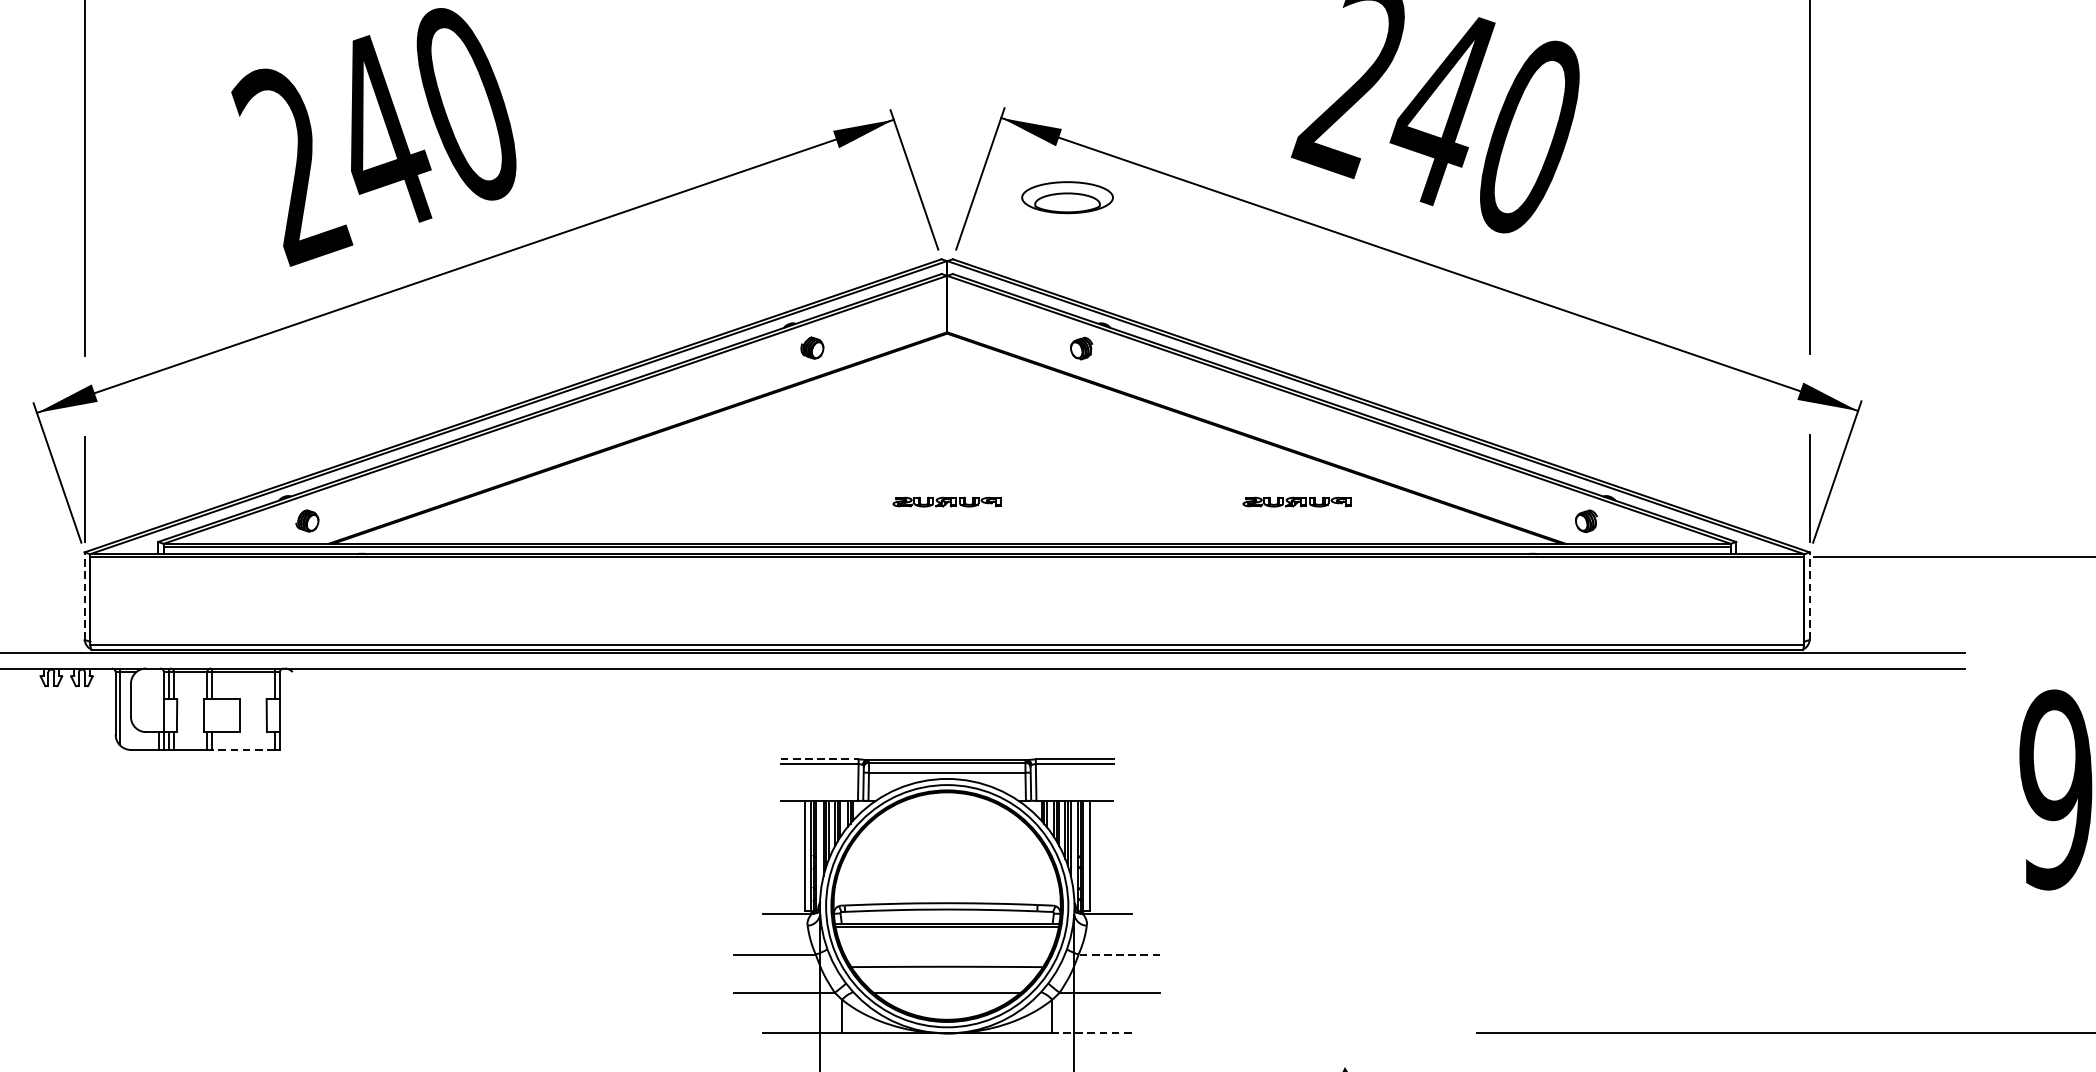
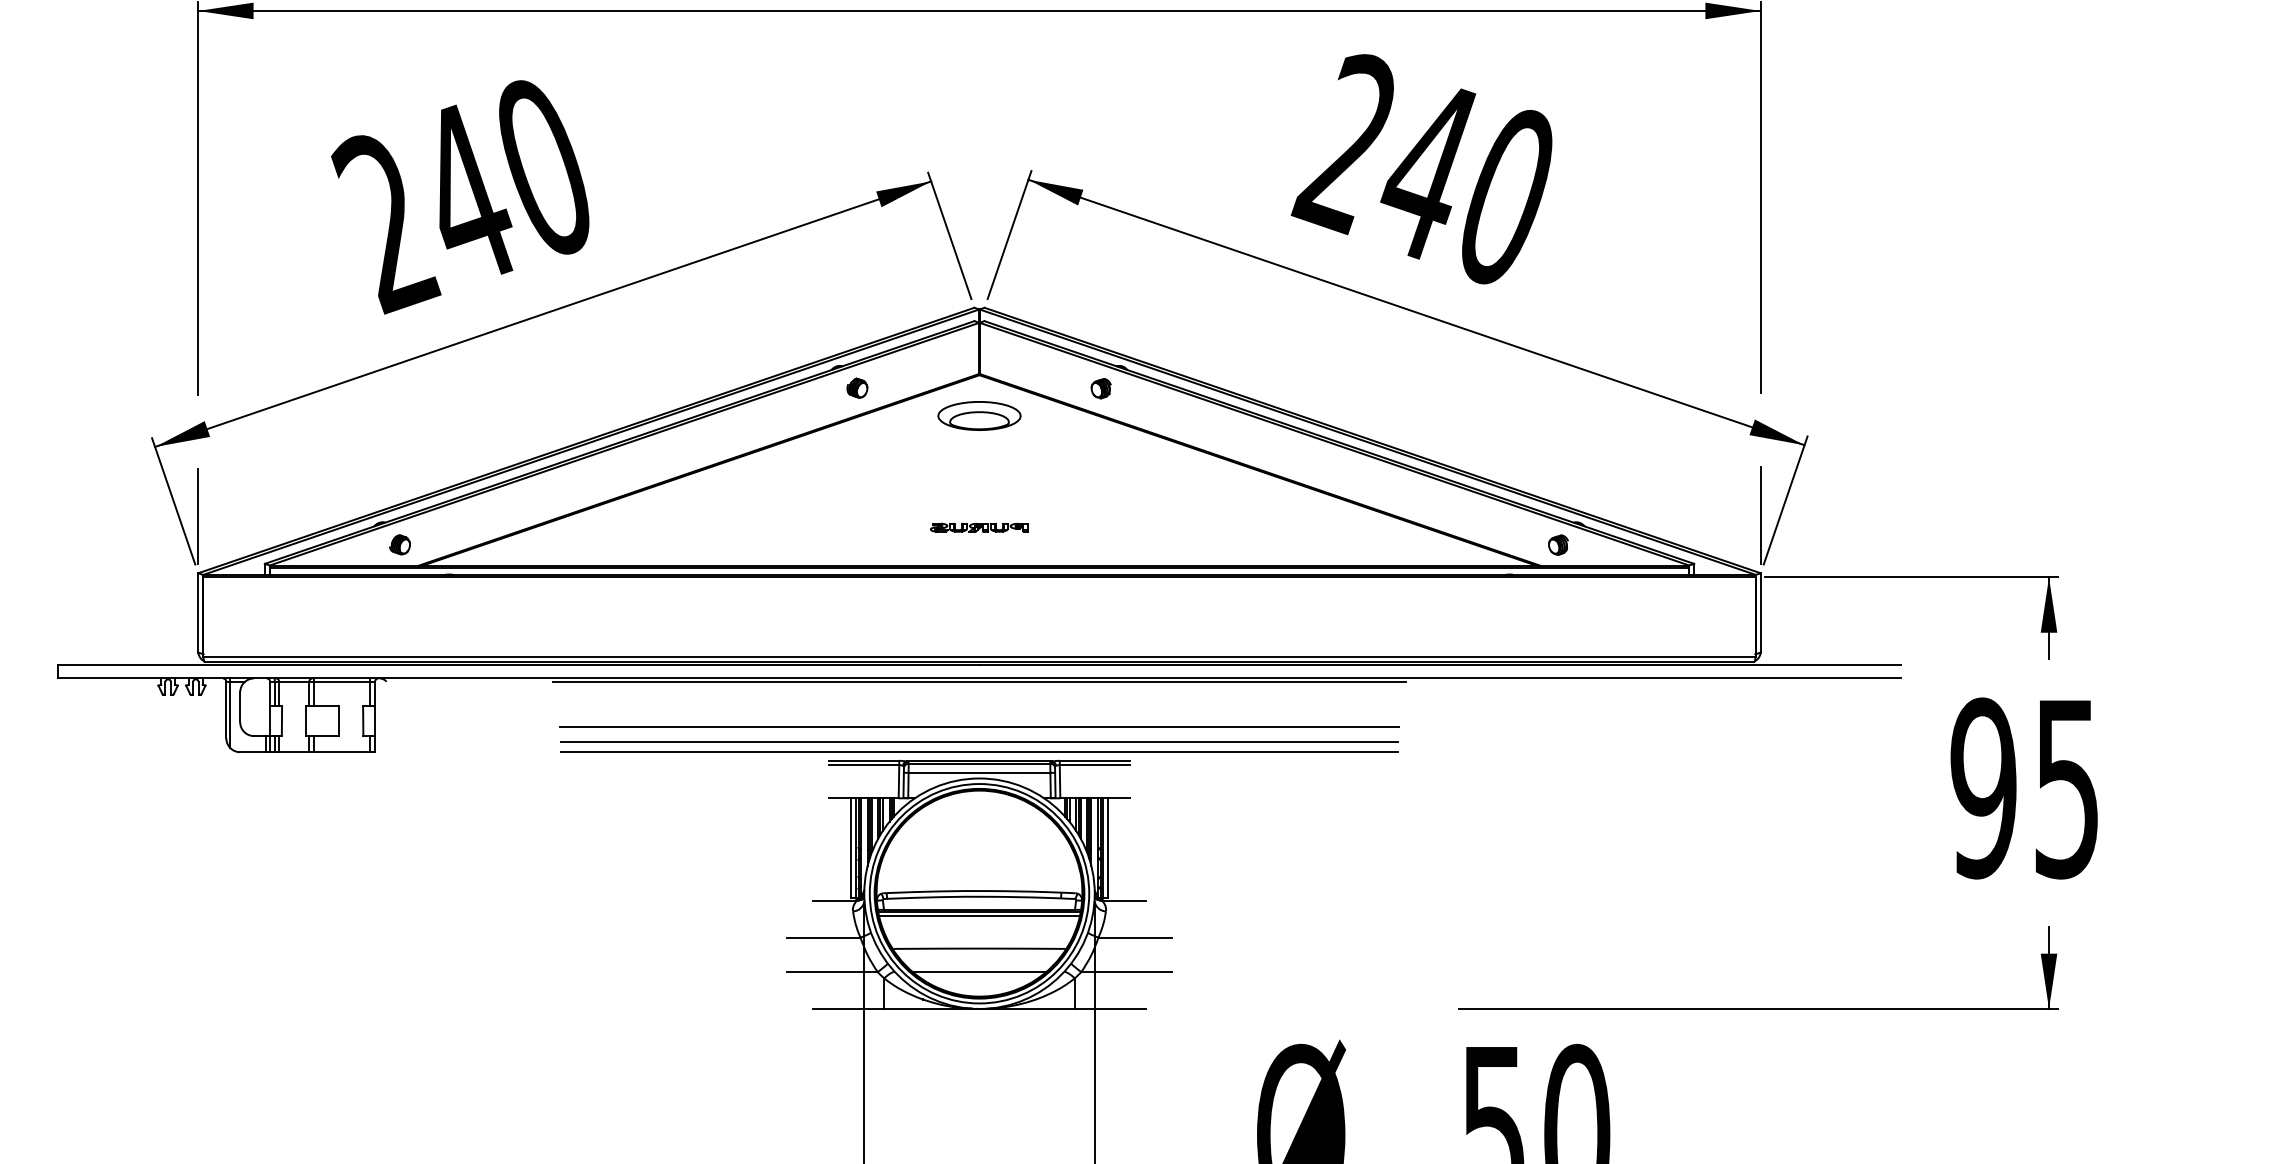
part: (1067, 197) -> (979, 415), moved
part: (1297, 501) -> (1296, 527), removed
line: (84, 595) -> (198, 612), dashed -> solid
line: (1809, 595) -> (1760, 612), dashed -> solid
line: (947, 671) -> (979, 681), added
line: (947, 722) -> (979, 727), added
line: (947, 739) -> (979, 742), added
line: (242, 750) -> (341, 752), dashed -> solid
line: (947, 750) -> (979, 752), added
line: (820, 759) -> (864, 760), dashed -> solid
line: (947, 930) -> (979, 915), added
line: (1119, 954) -> (1135, 937), dashed -> solid
line: (1091, 1032) -> (1110, 1008), dashed -> solid

